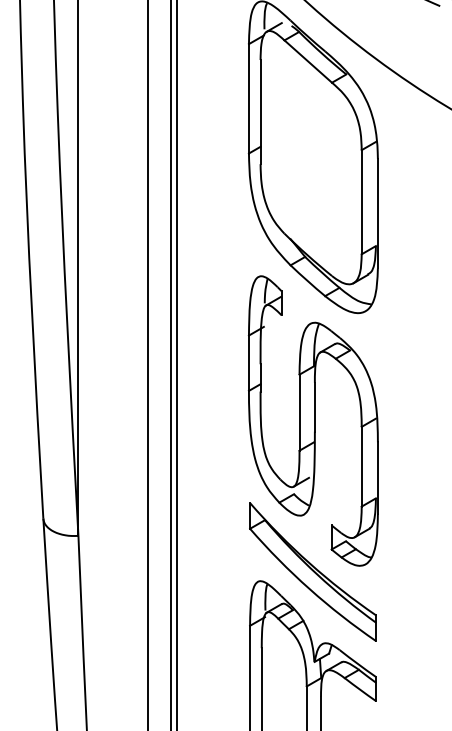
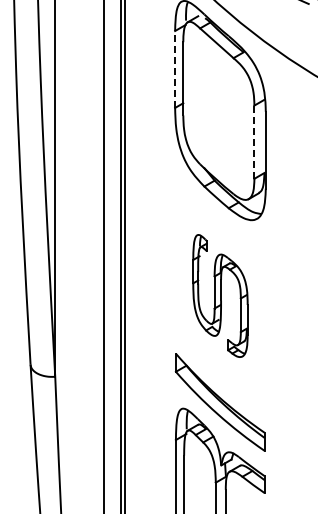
line: (249, 97) -> (175, 68), solid -> dashed
line: (361, 202) -> (254, 142), solid -> dashed
part: (313, 420) -> (220, 295), size x0.6

